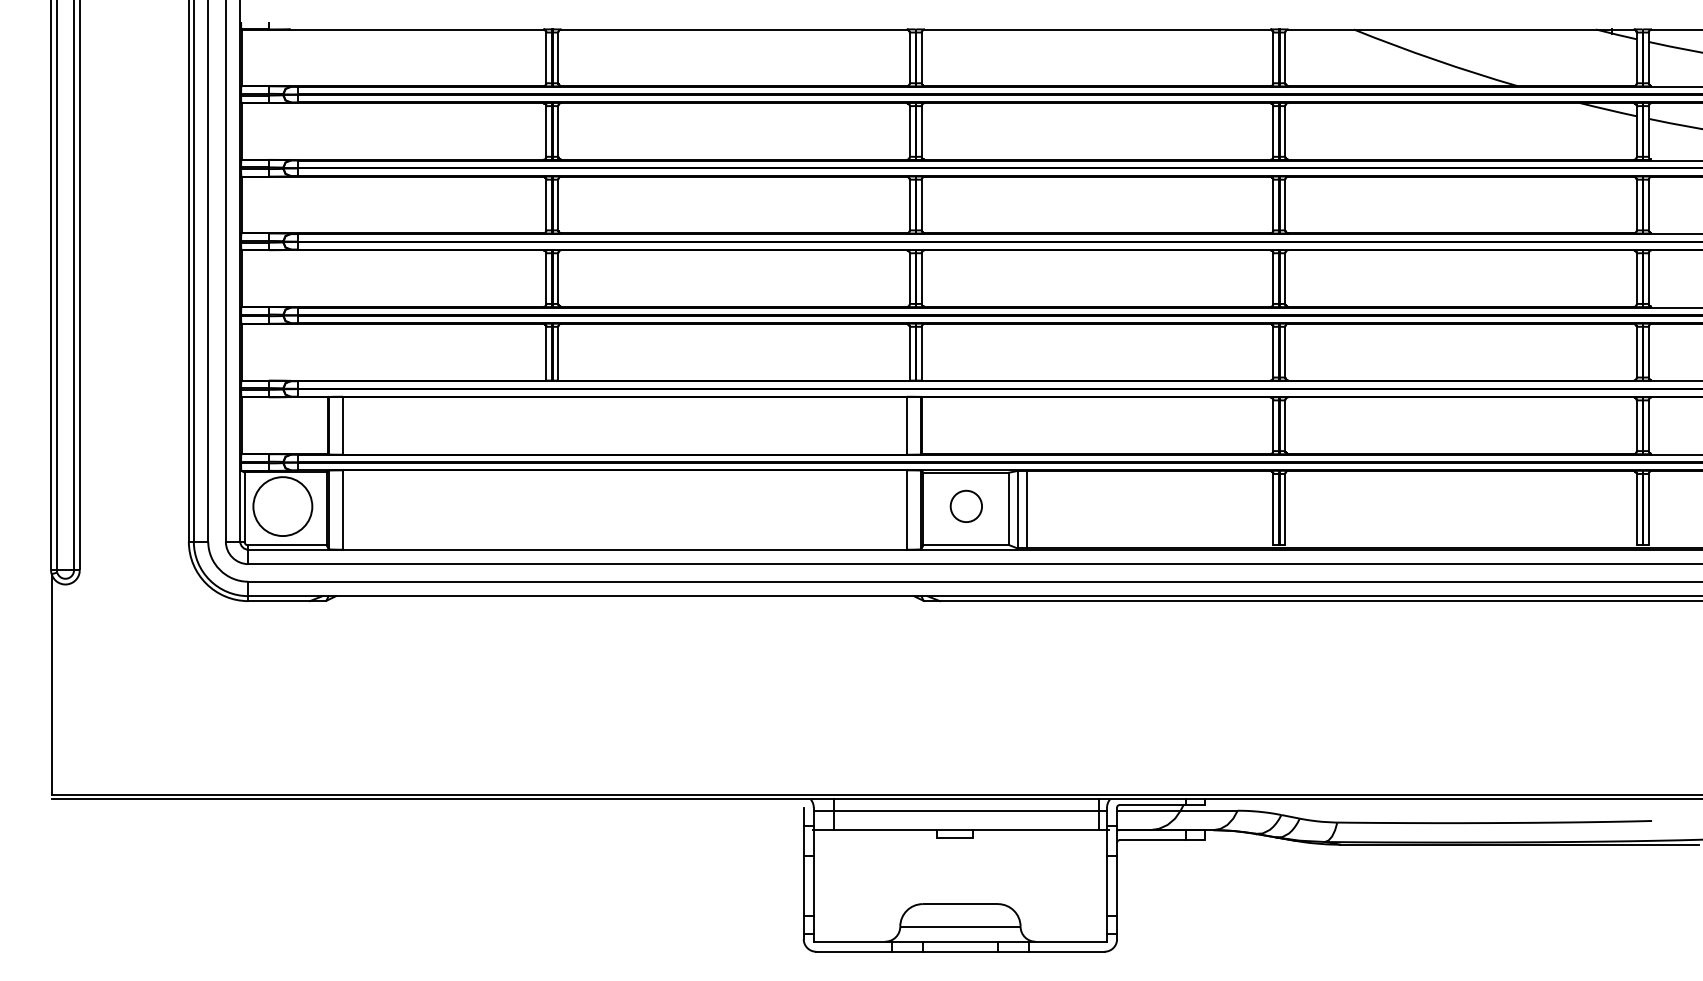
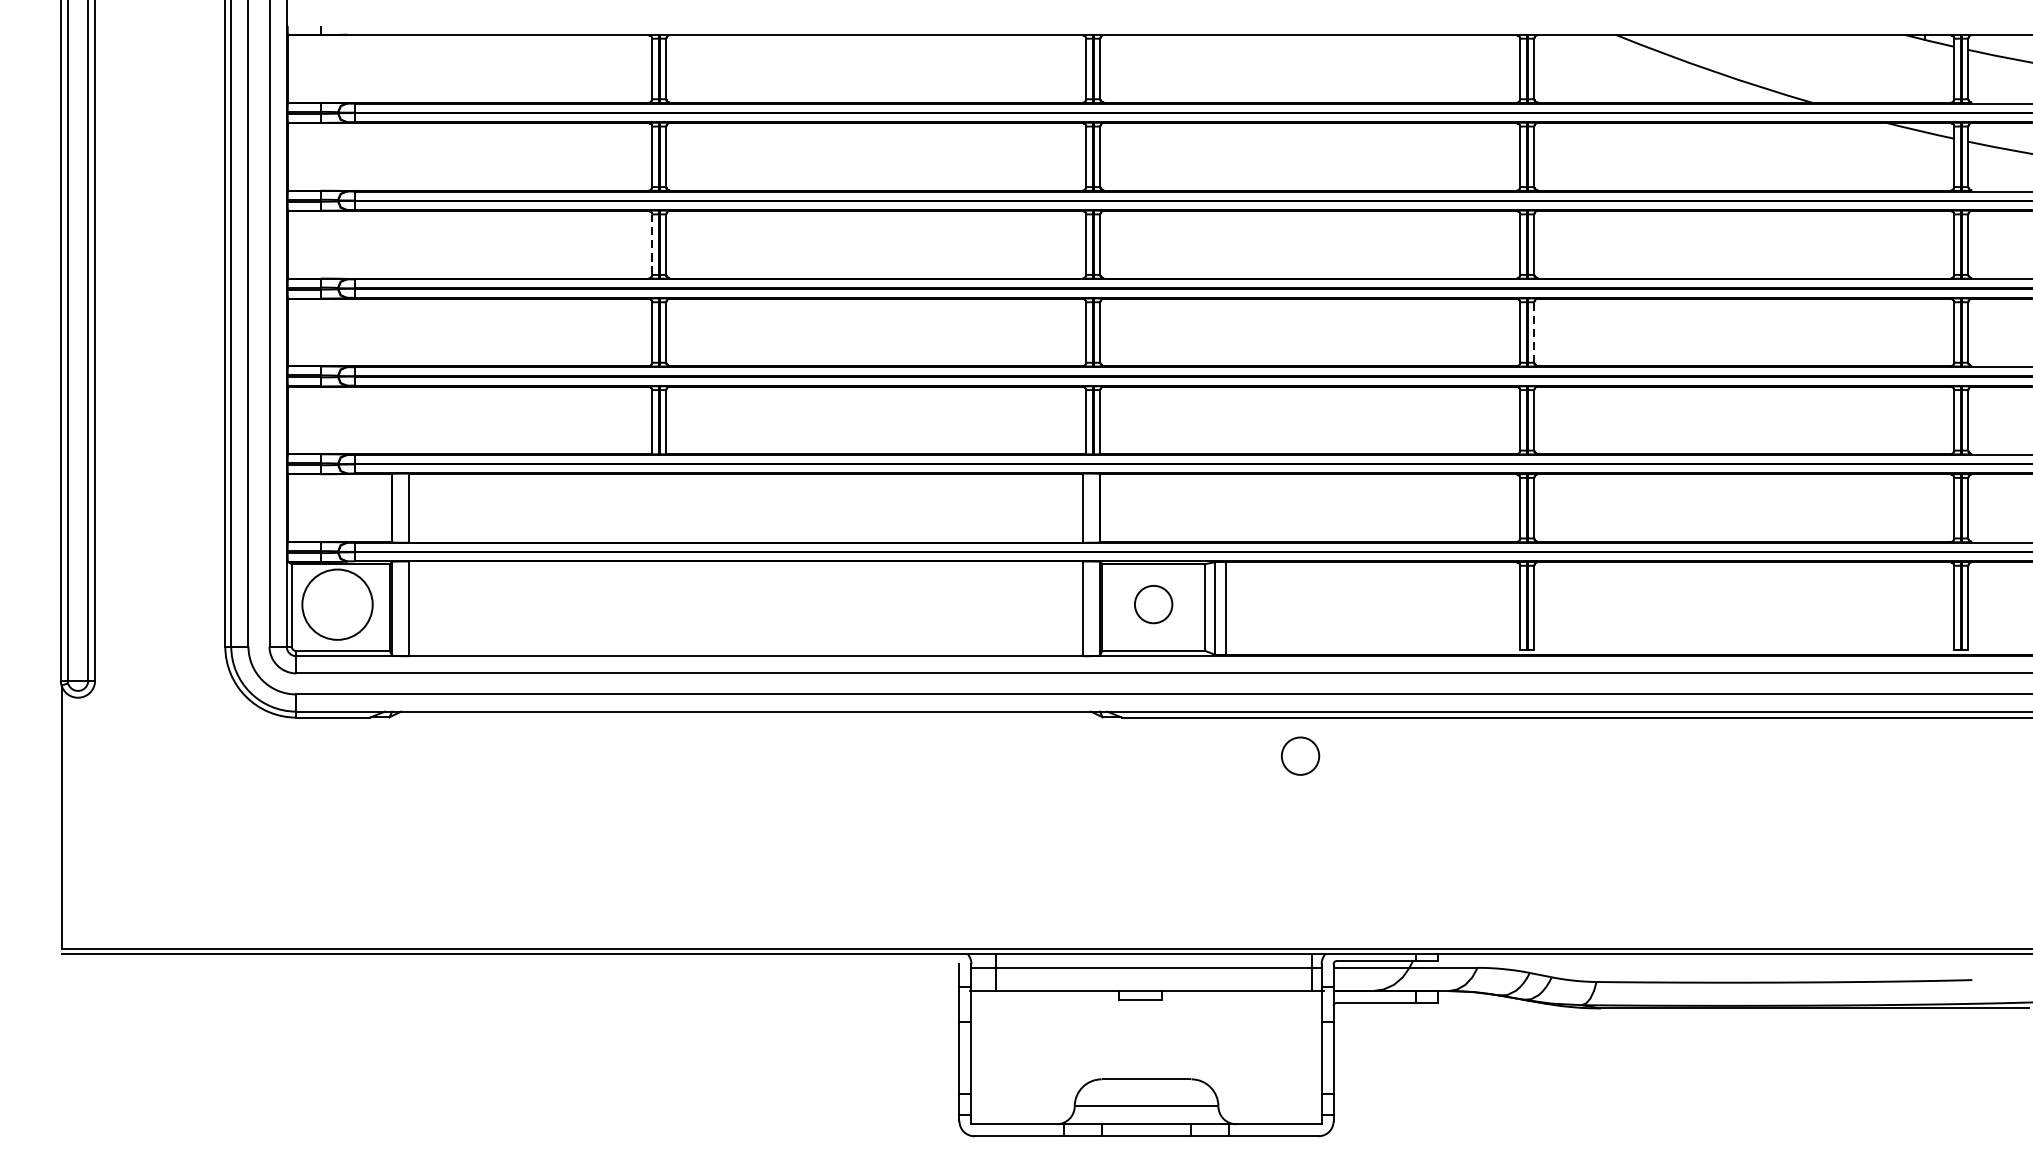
line: (546, 204) -> (652, 244), solid -> dashed
line: (1285, 279) -> (1534, 333), solid -> dashed
part: (1088, 632) -> (1299, 755), added

